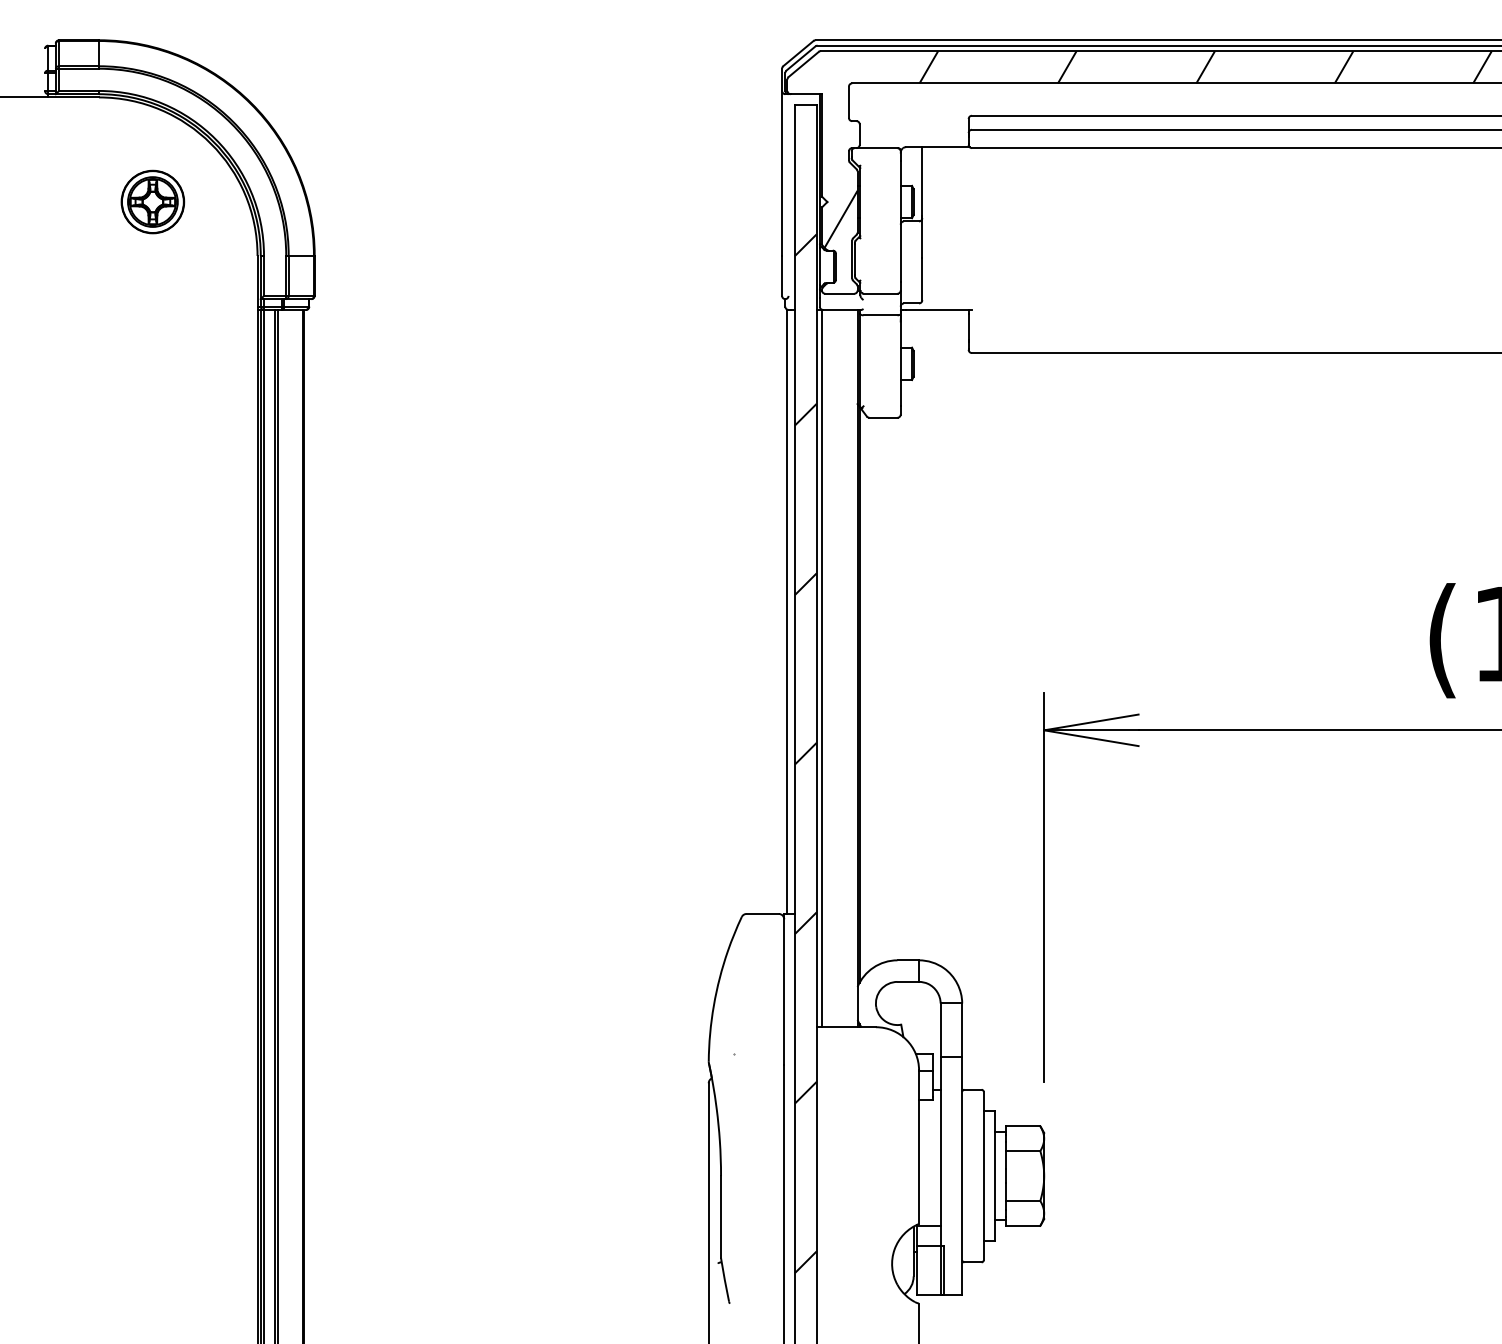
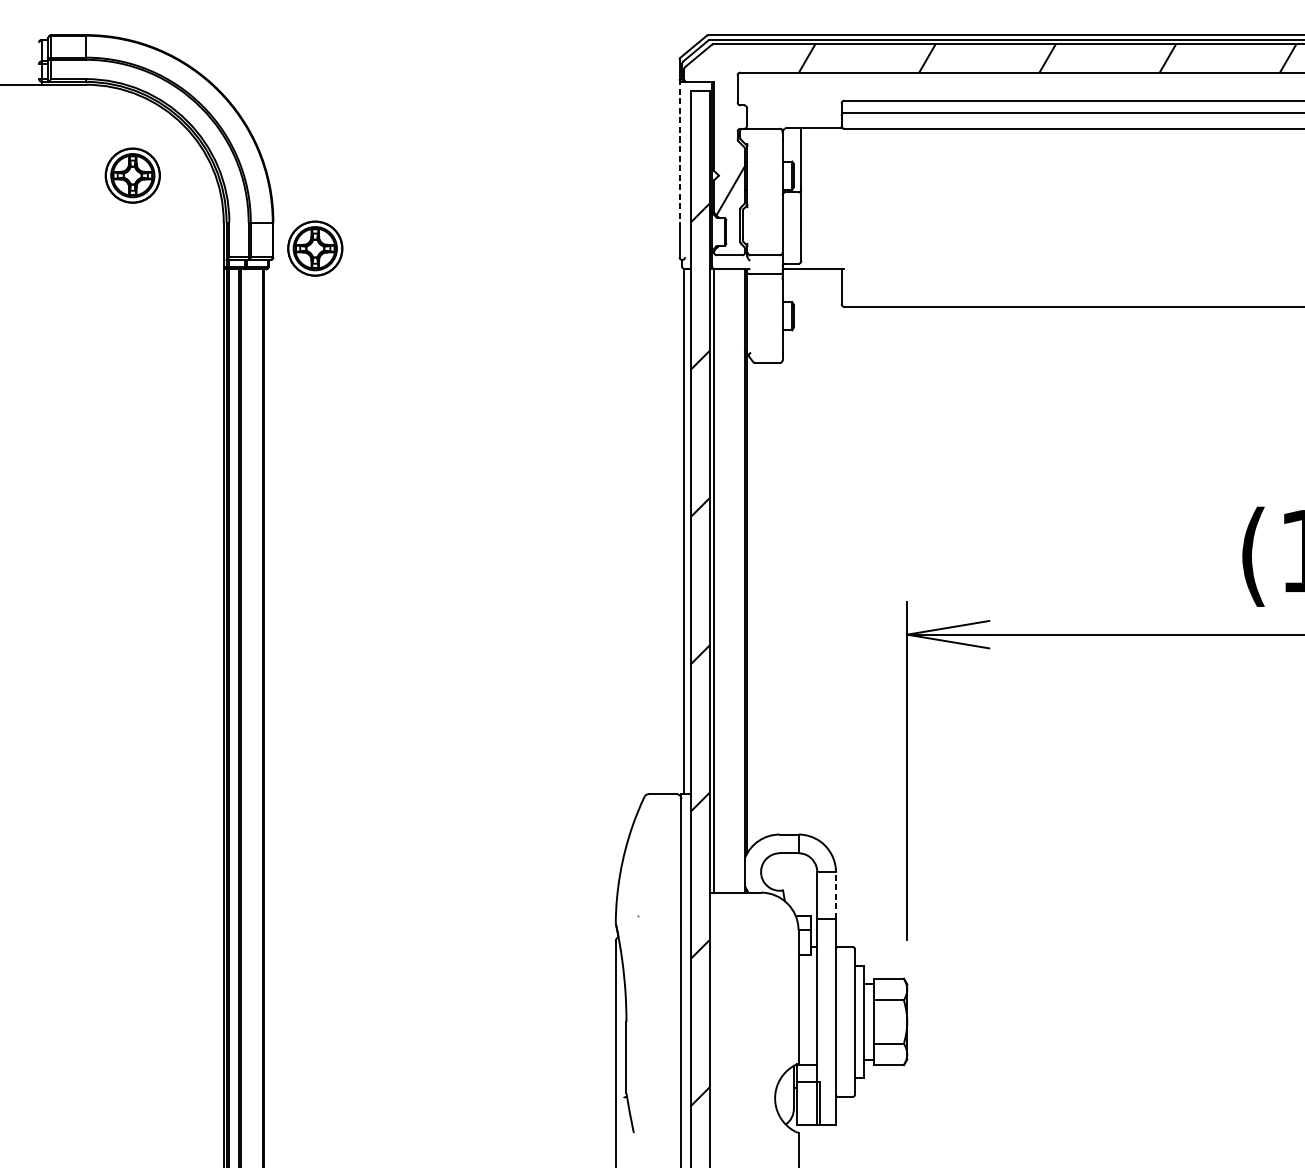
line: (782, 173) -> (679, 150), solid -> dashed
part: (362, 285) -> (314, 248), added
line: (962, 1030) -> (836, 895), solid -> dashed

